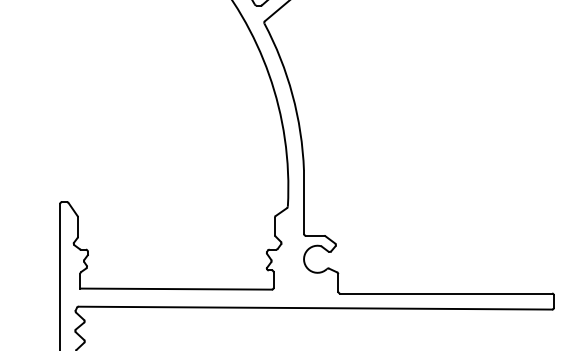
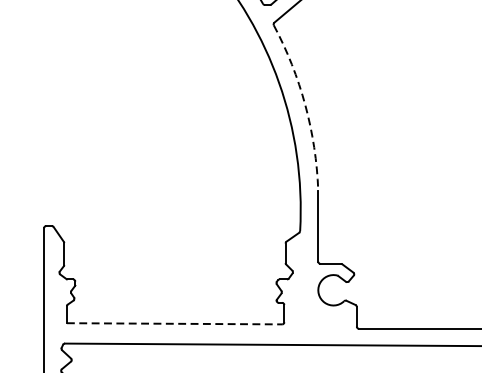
arc: (292, 94) -> (305, 105), solid -> dashed
line: (176, 289) -> (174, 324), solid -> dashed

